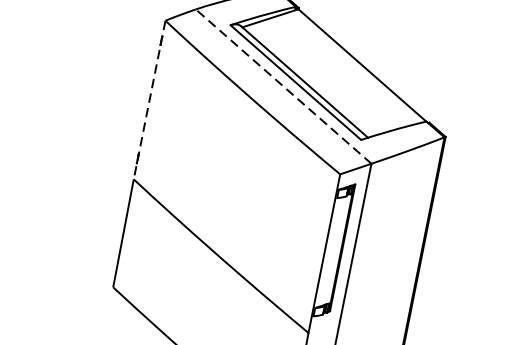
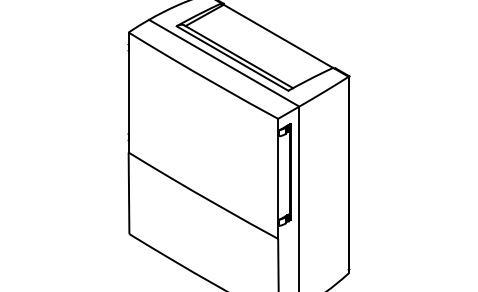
line: (283, 87) -> (224, 63), dashed -> solid
line: (149, 101) -> (128, 93), dashed -> solid

